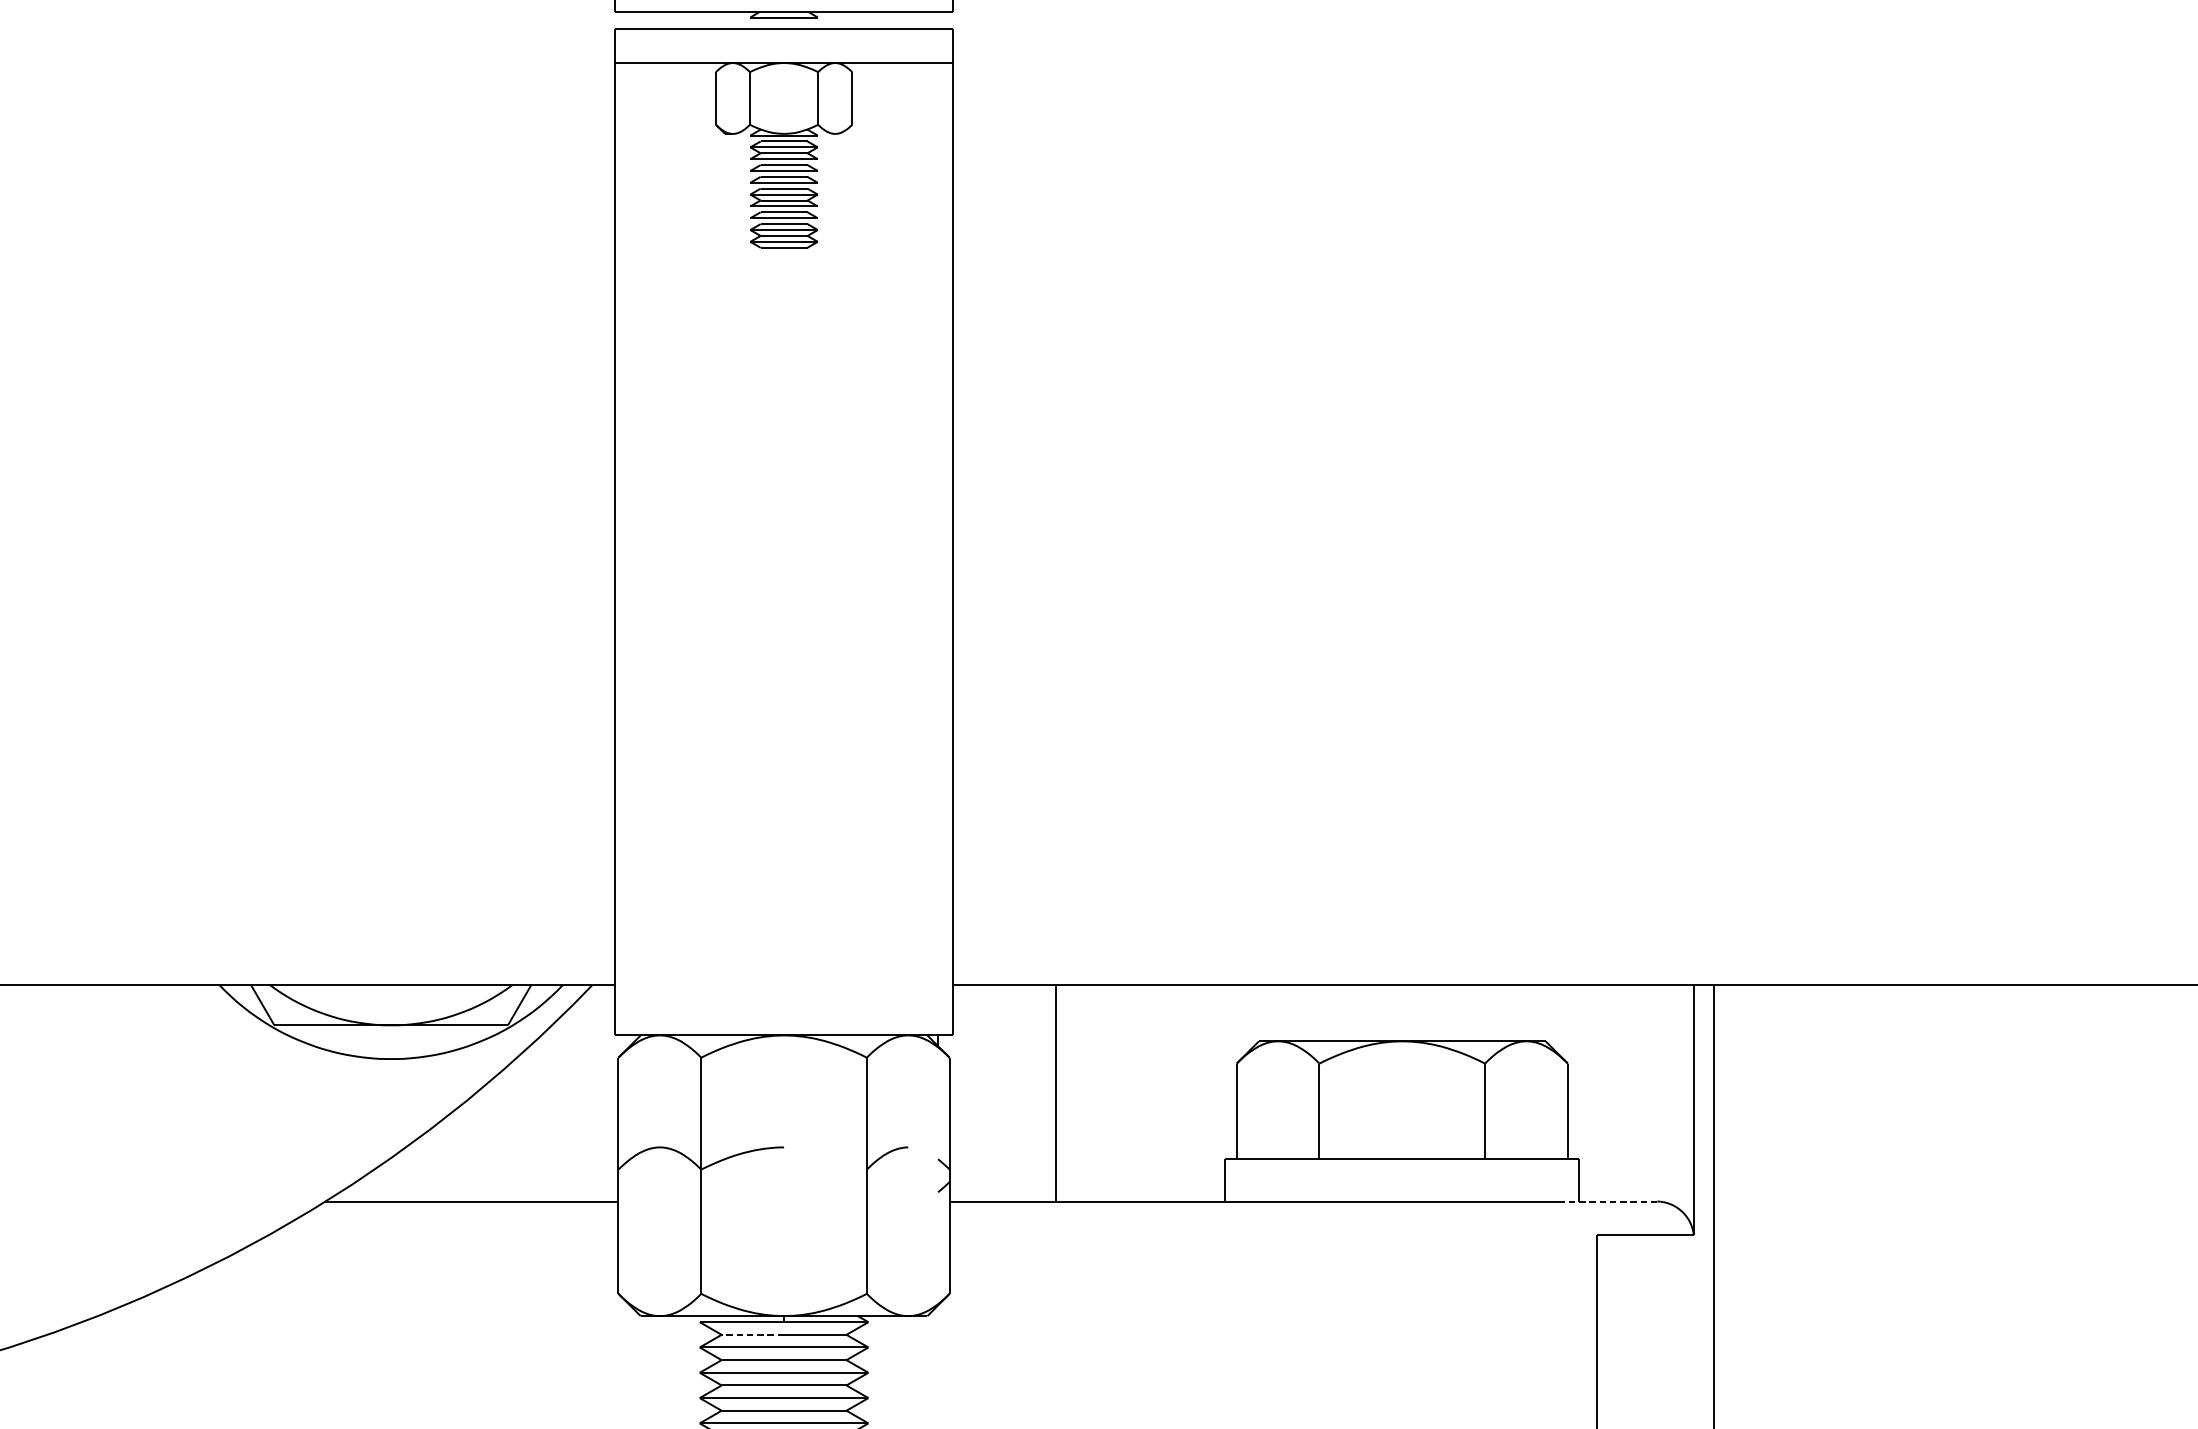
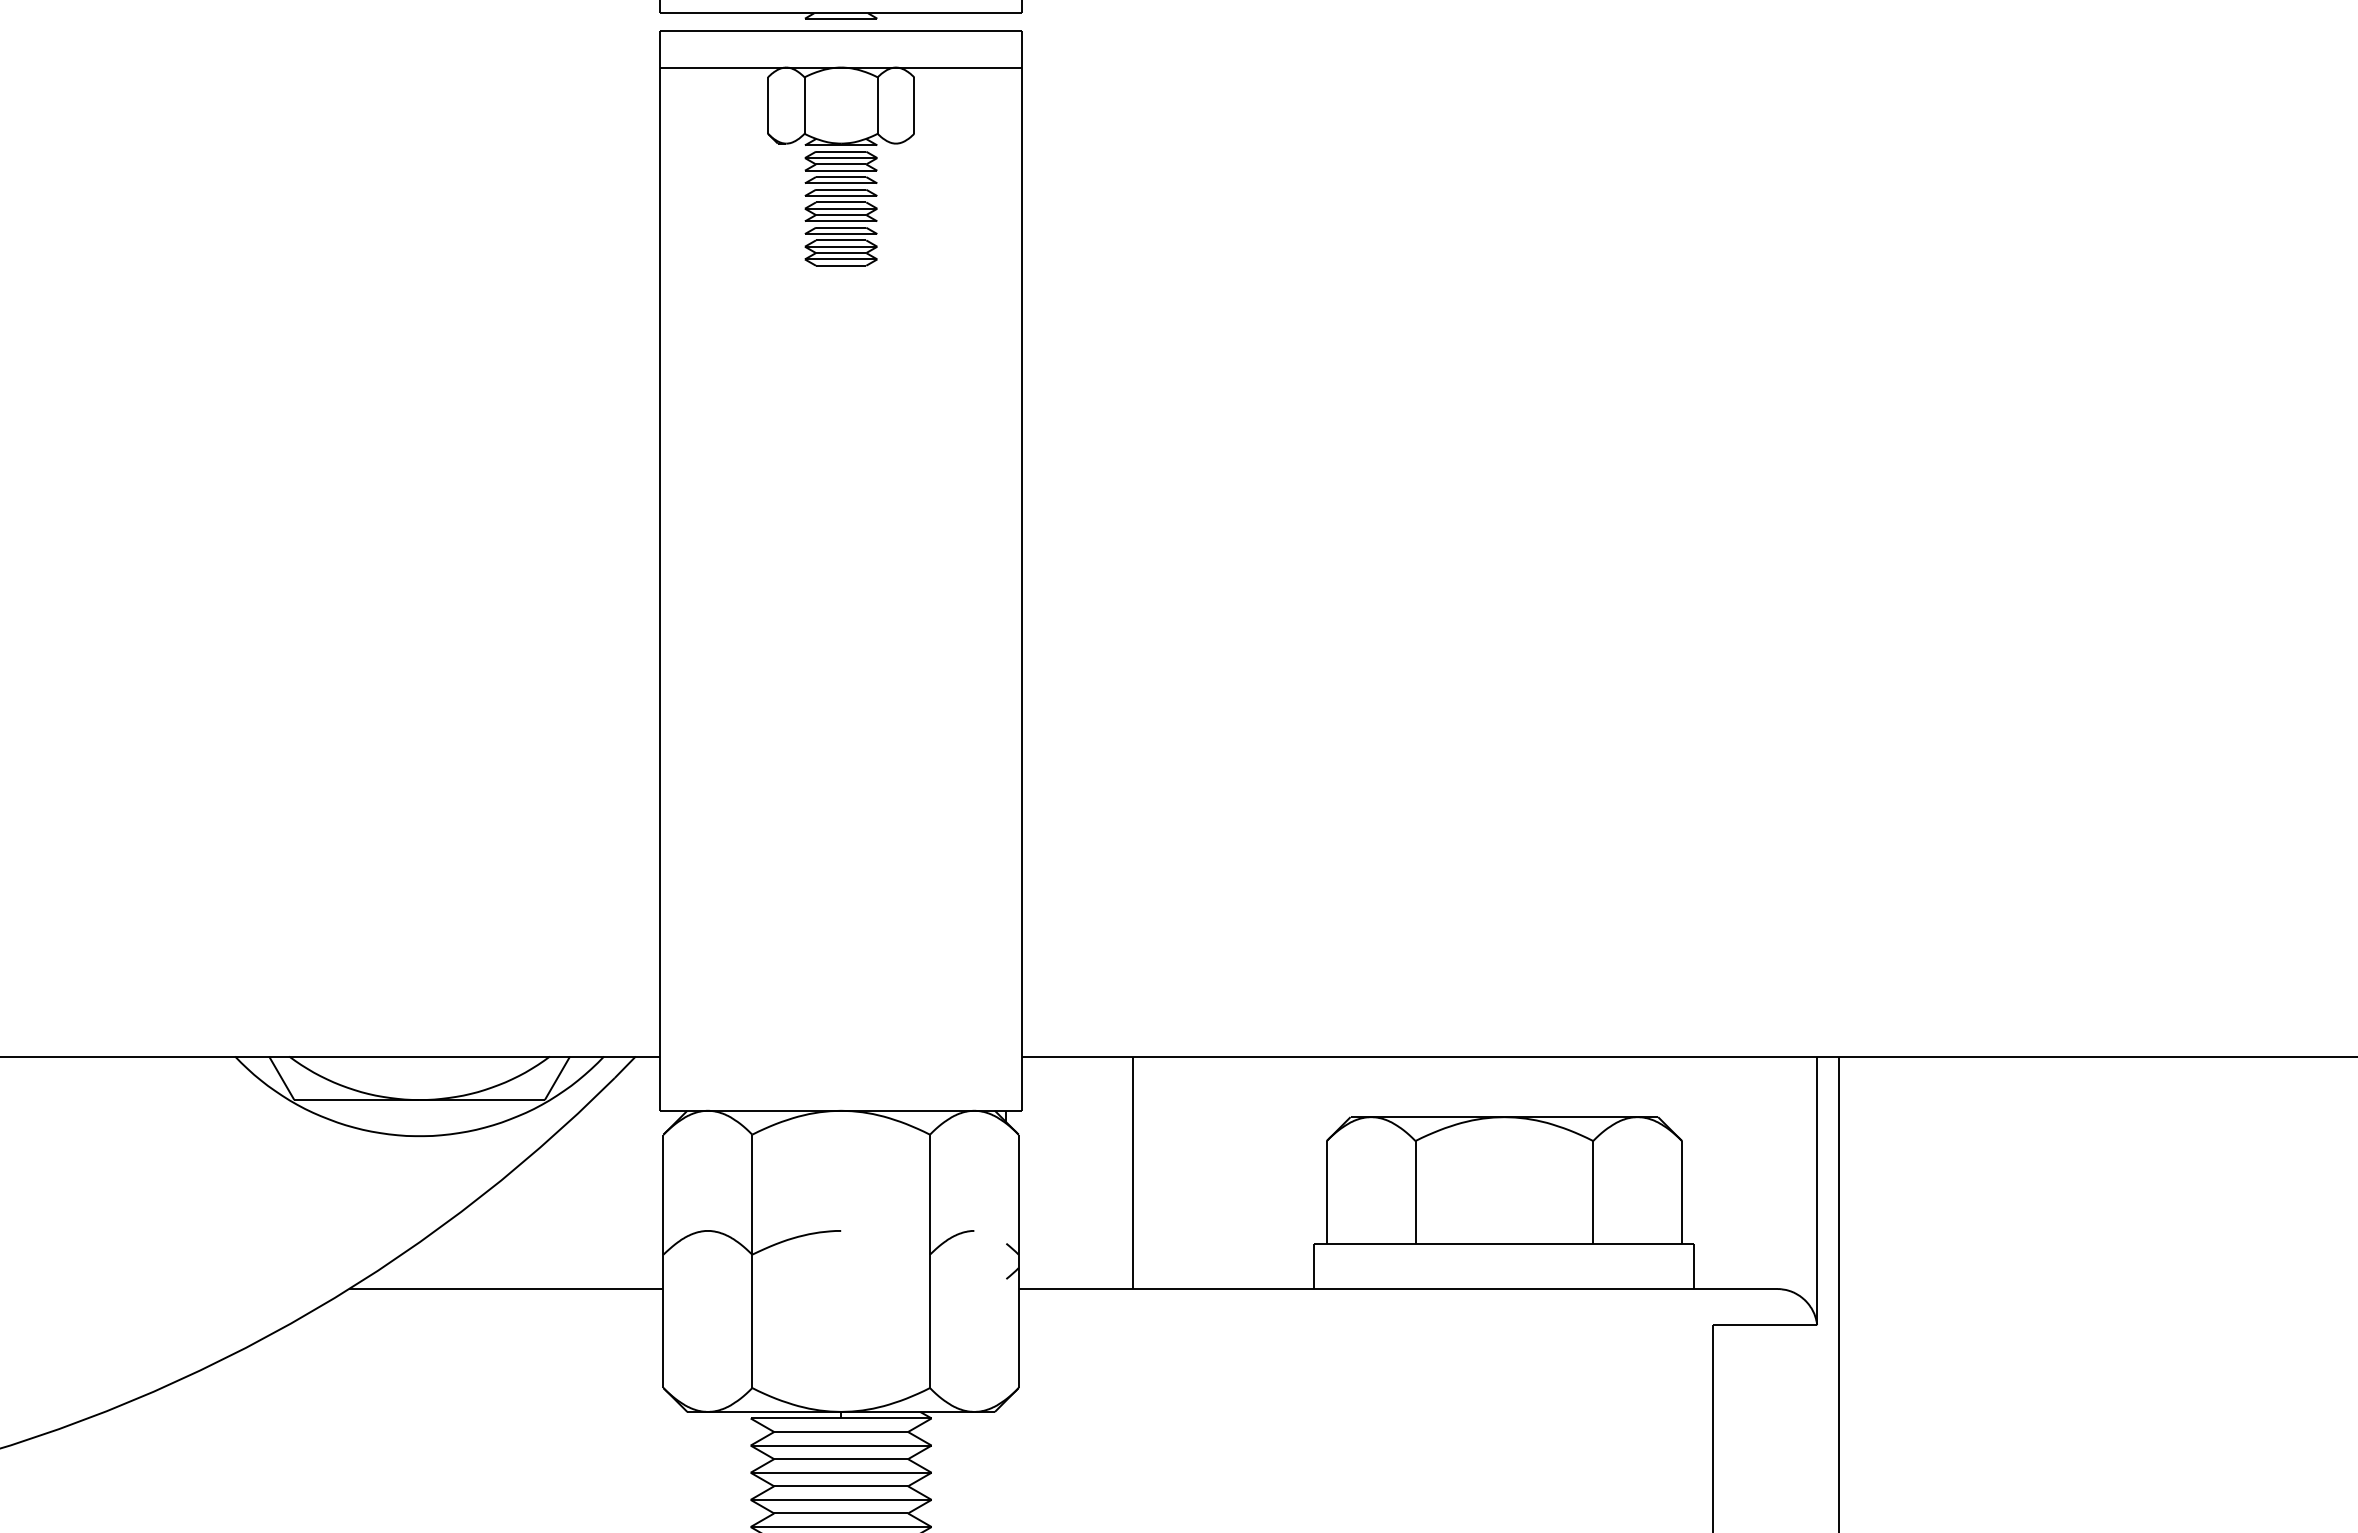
line: (1610, 1201) -> (1727, 1289), dashed -> solid
line: (752, 1335) -> (807, 1432), dashed -> solid

